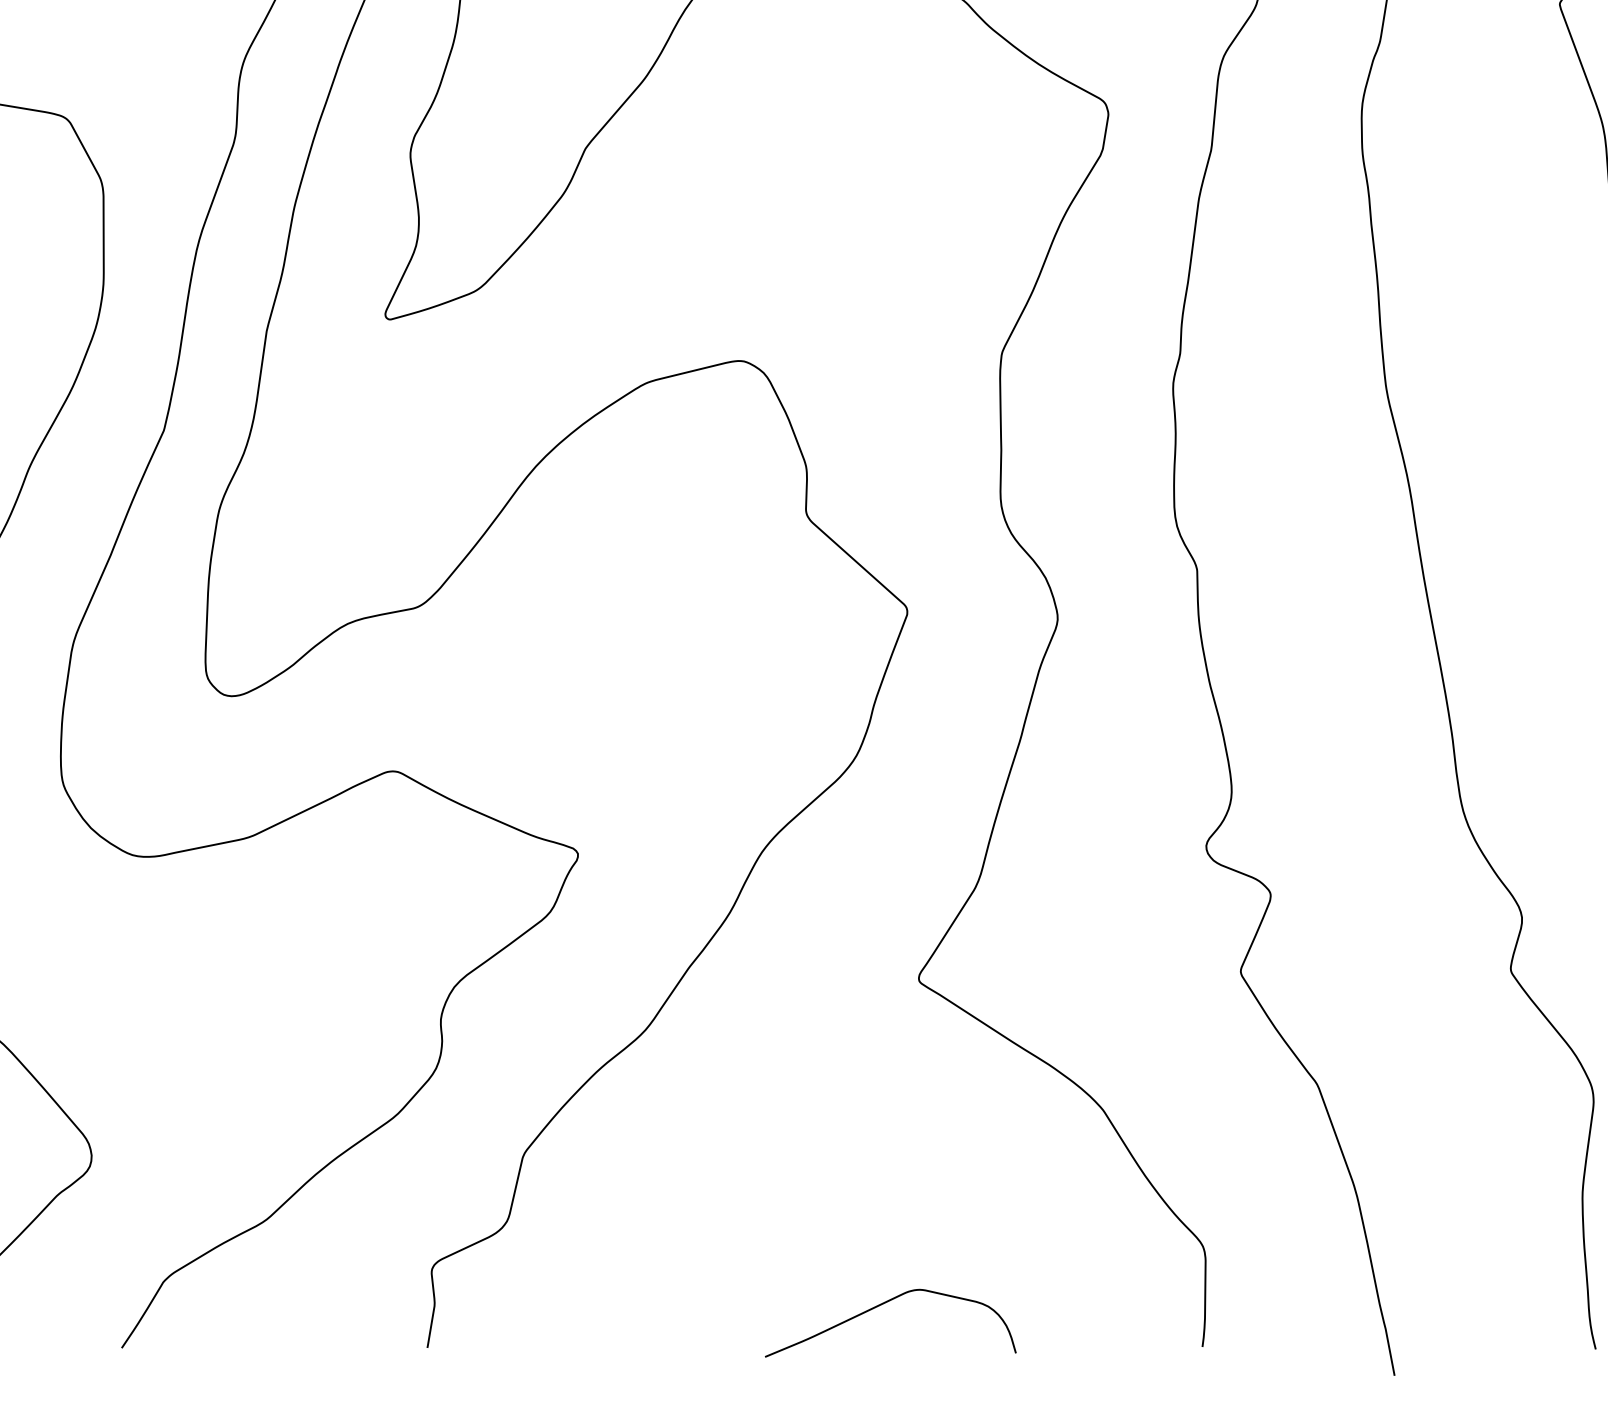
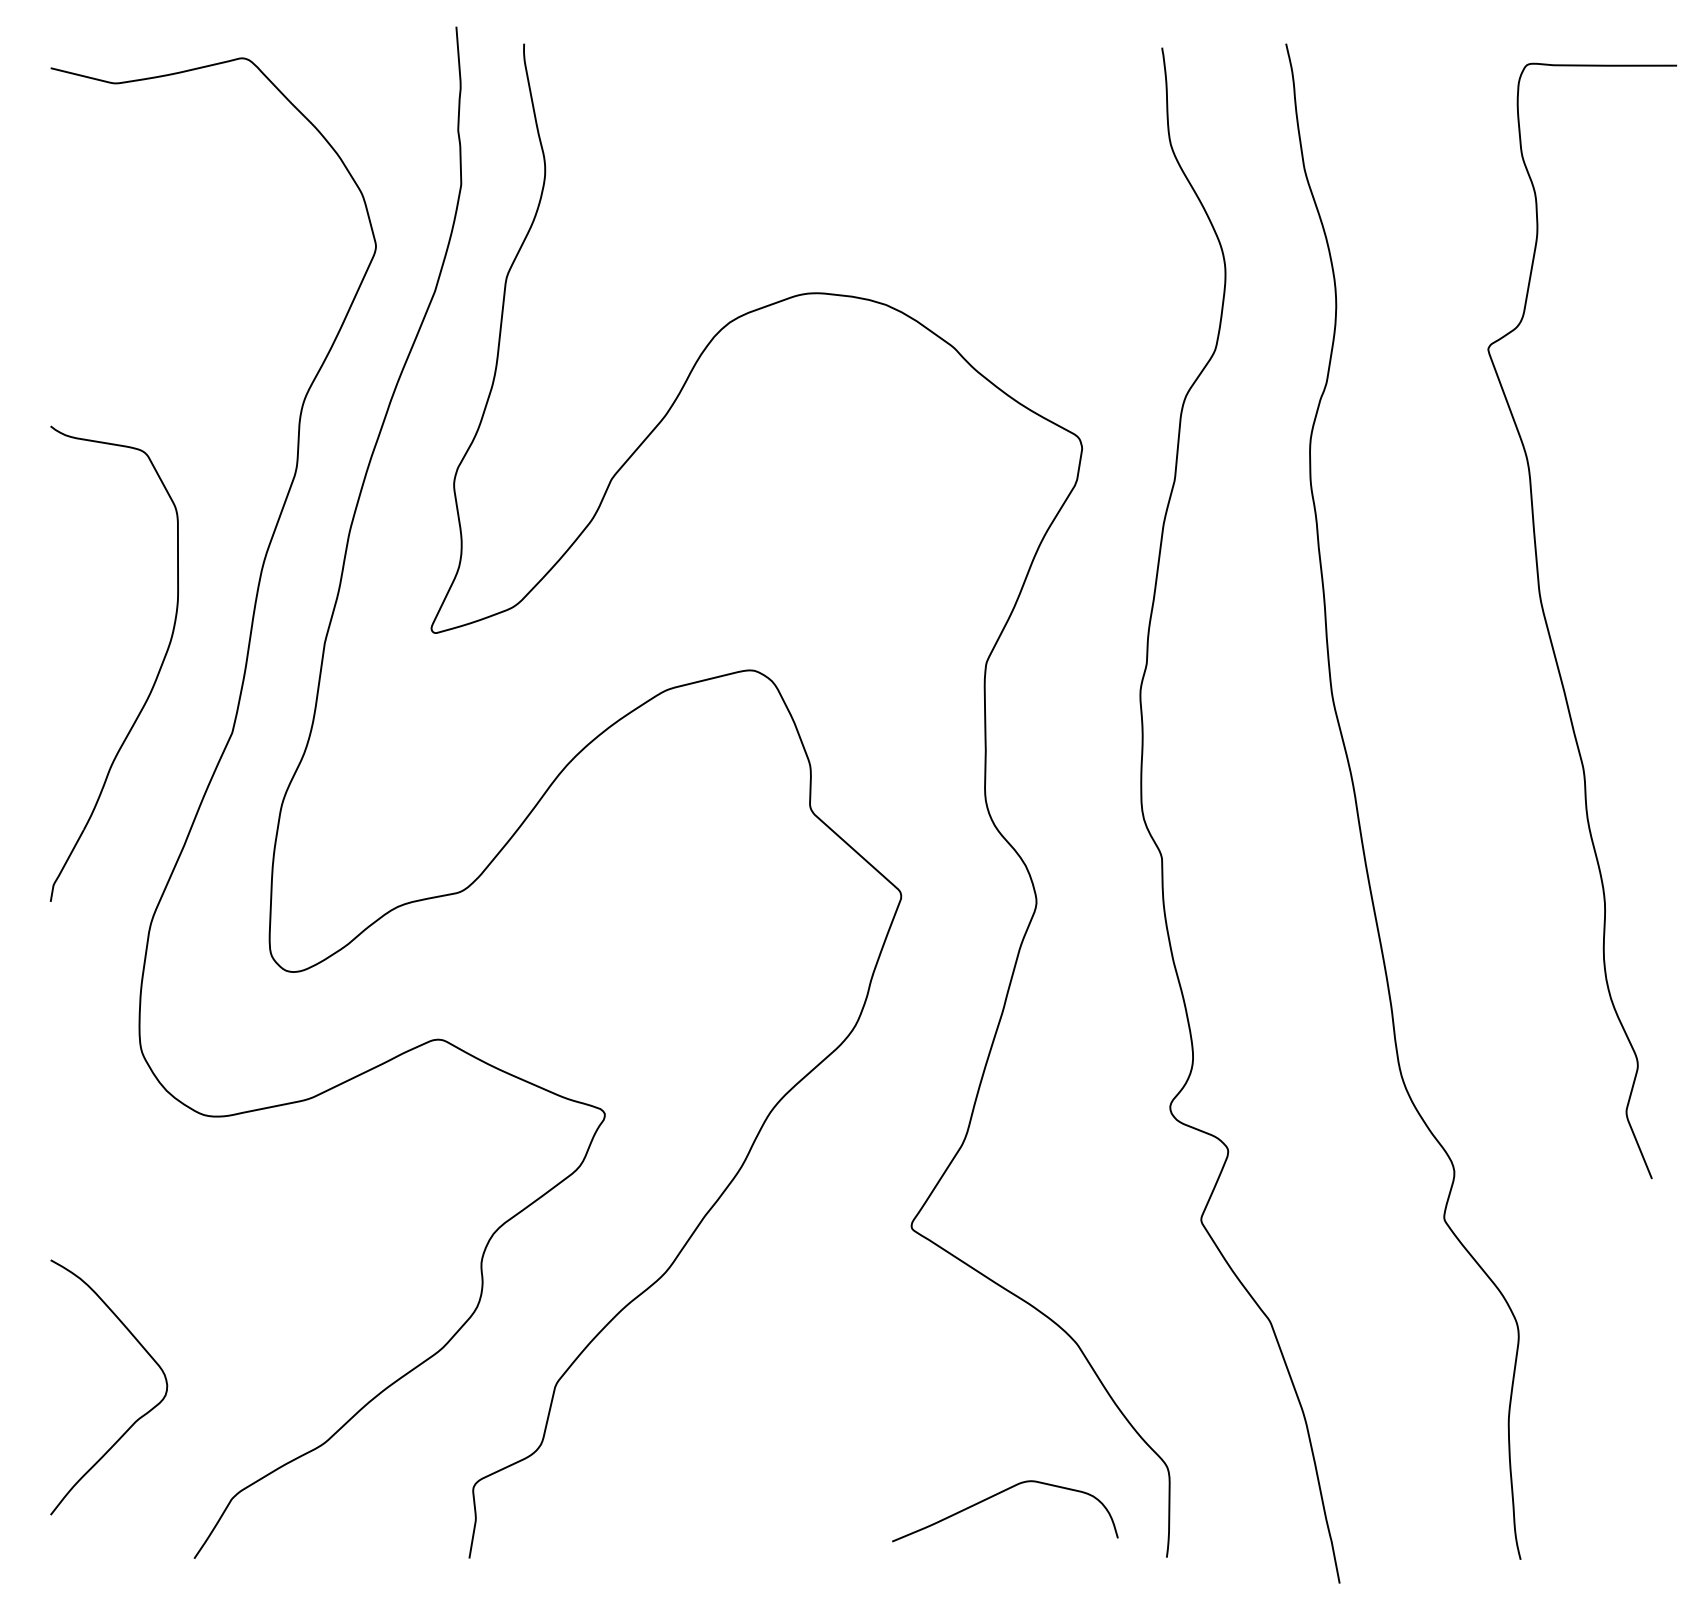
curve: (880, 1305) -> (996, 1495), moved

